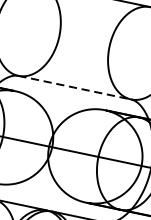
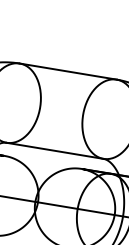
line: (75, 87) -> (55, 150), dashed -> solid

